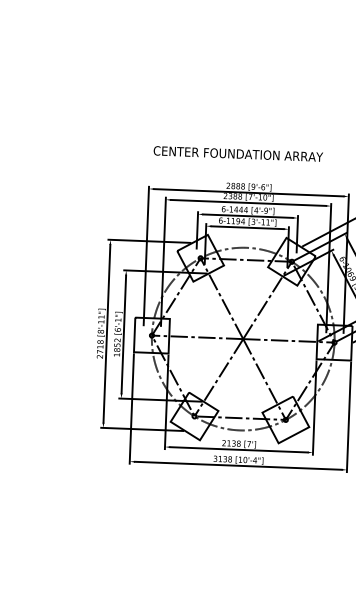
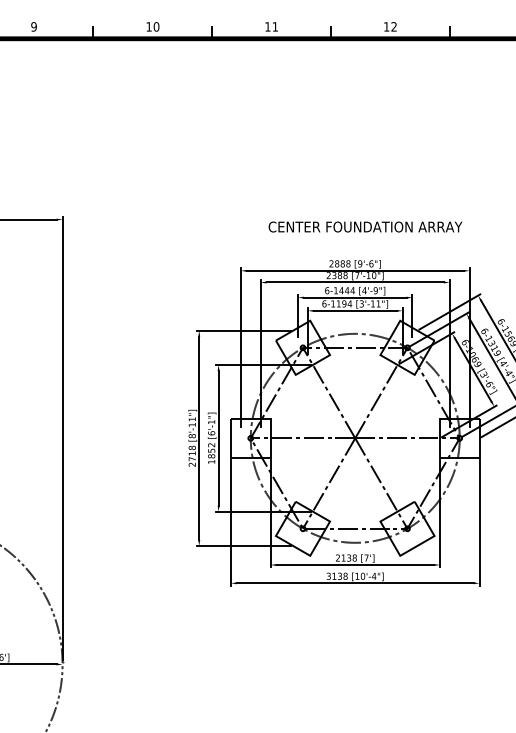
text: (238, 153) -> (365, 226), moved

